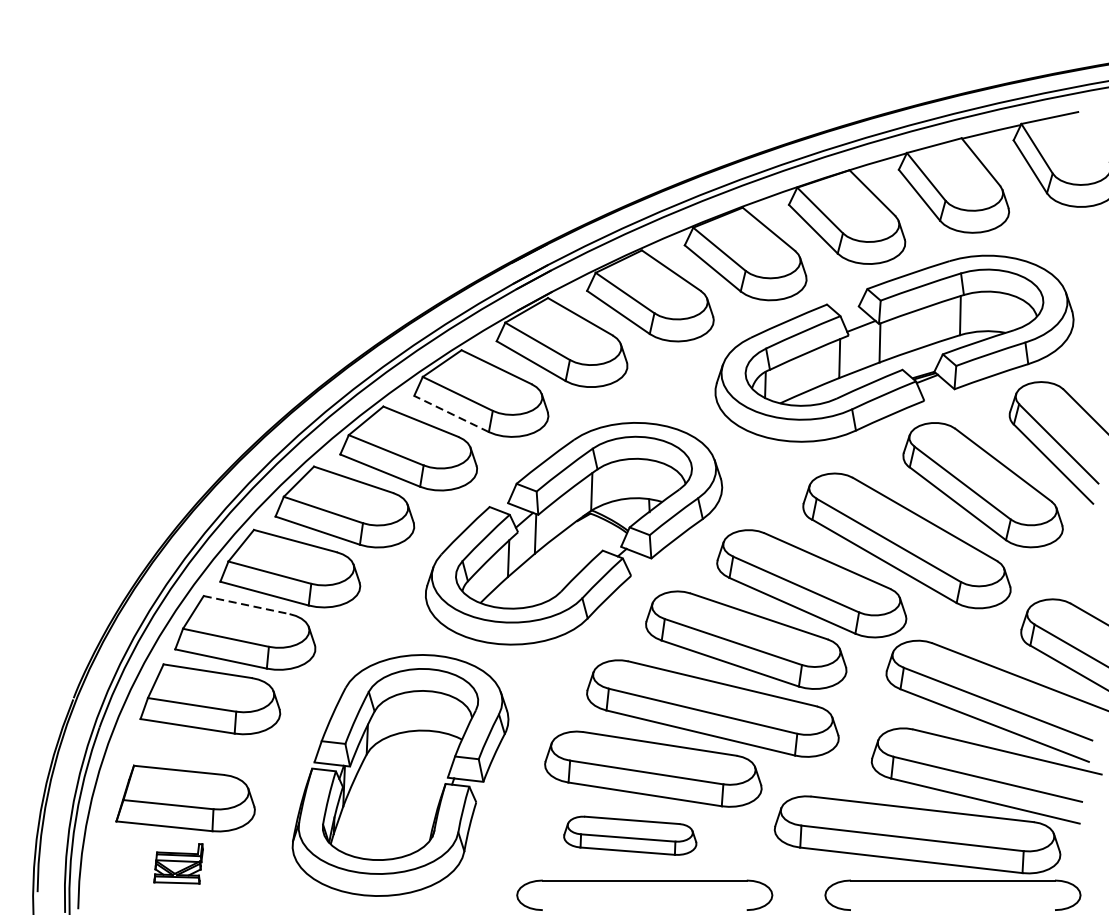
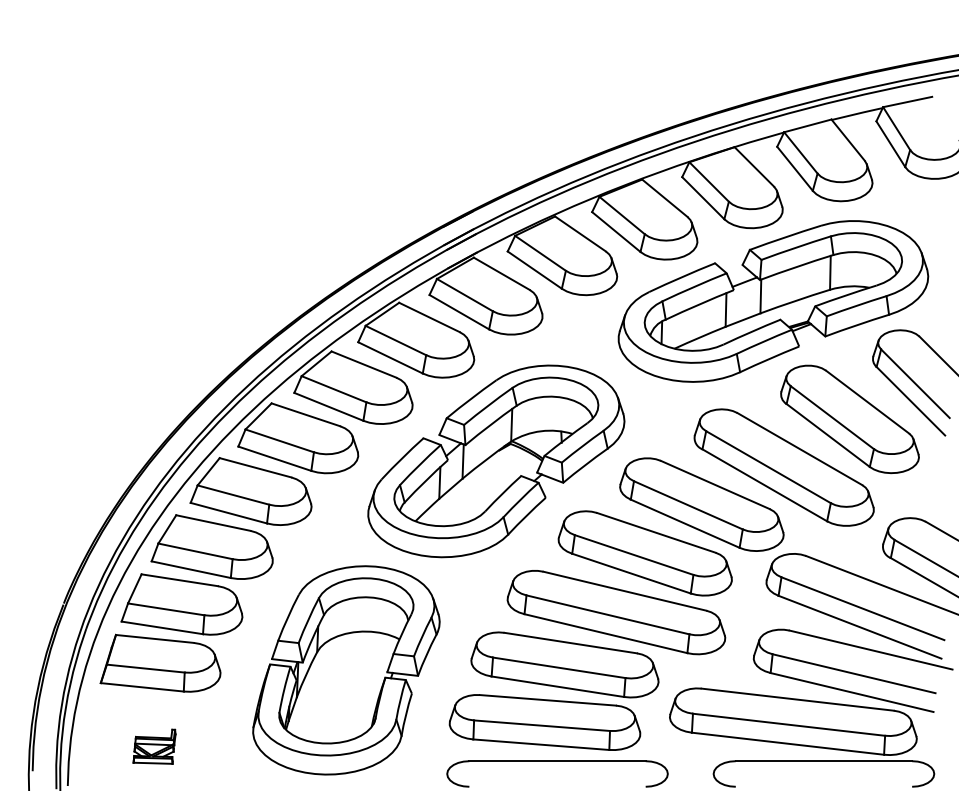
line: (451, 413) -> (390, 357), dashed -> solid
line: (246, 605) -> (213, 523), dashed -> solid
part: (185, 797) -> (160, 662), moved
part: (629, 835) -> (544, 722), size x1.67

